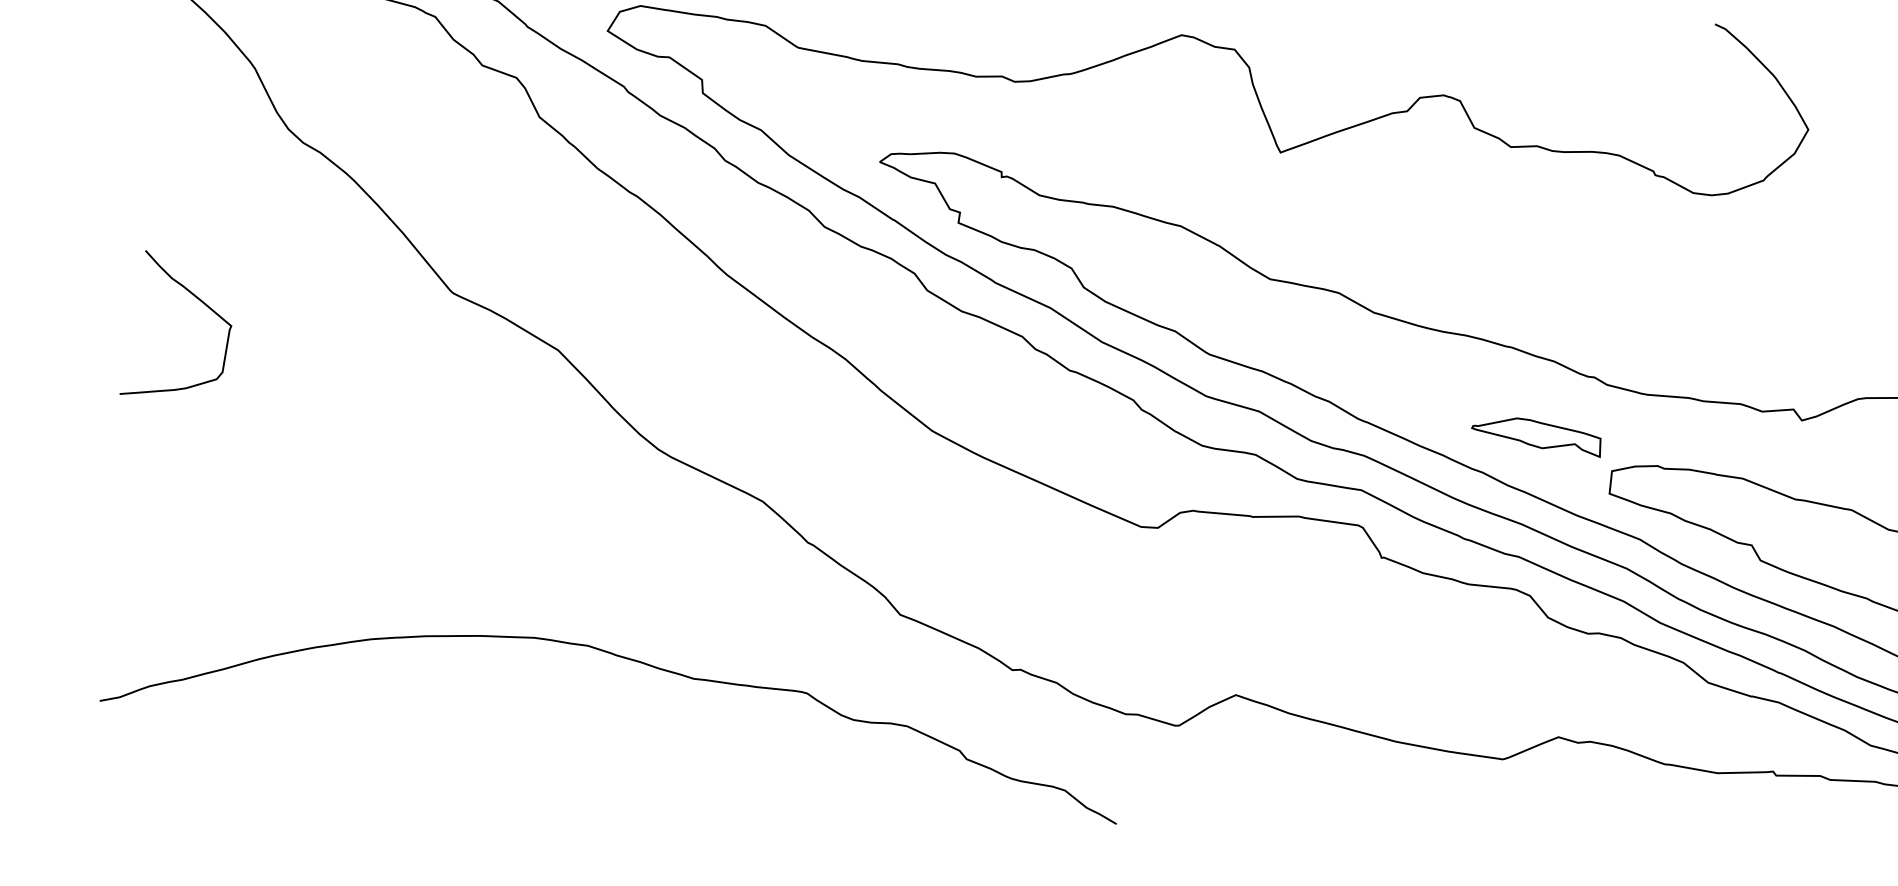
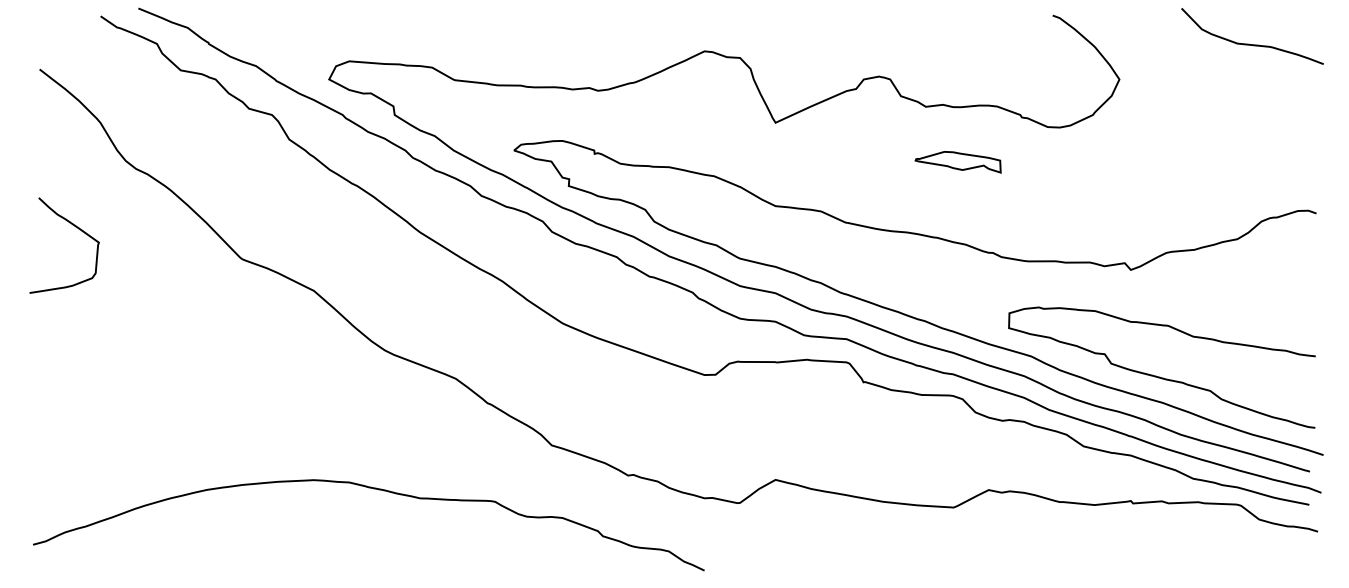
curve: (197, 300) -> (75, 227), moved
part: (1535, 436) -> (957, 162), moved

